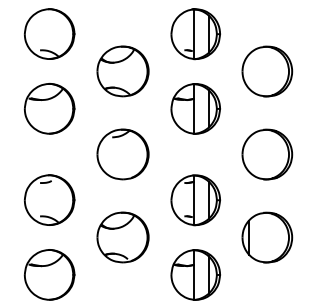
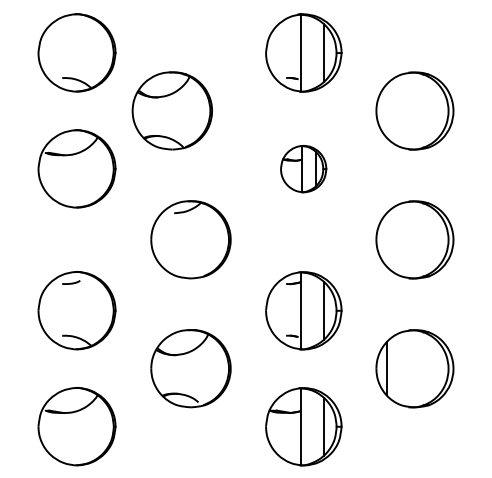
part: (122, 71) -> (171, 110), moved
part: (195, 108) -> (303, 168), size x0.6

